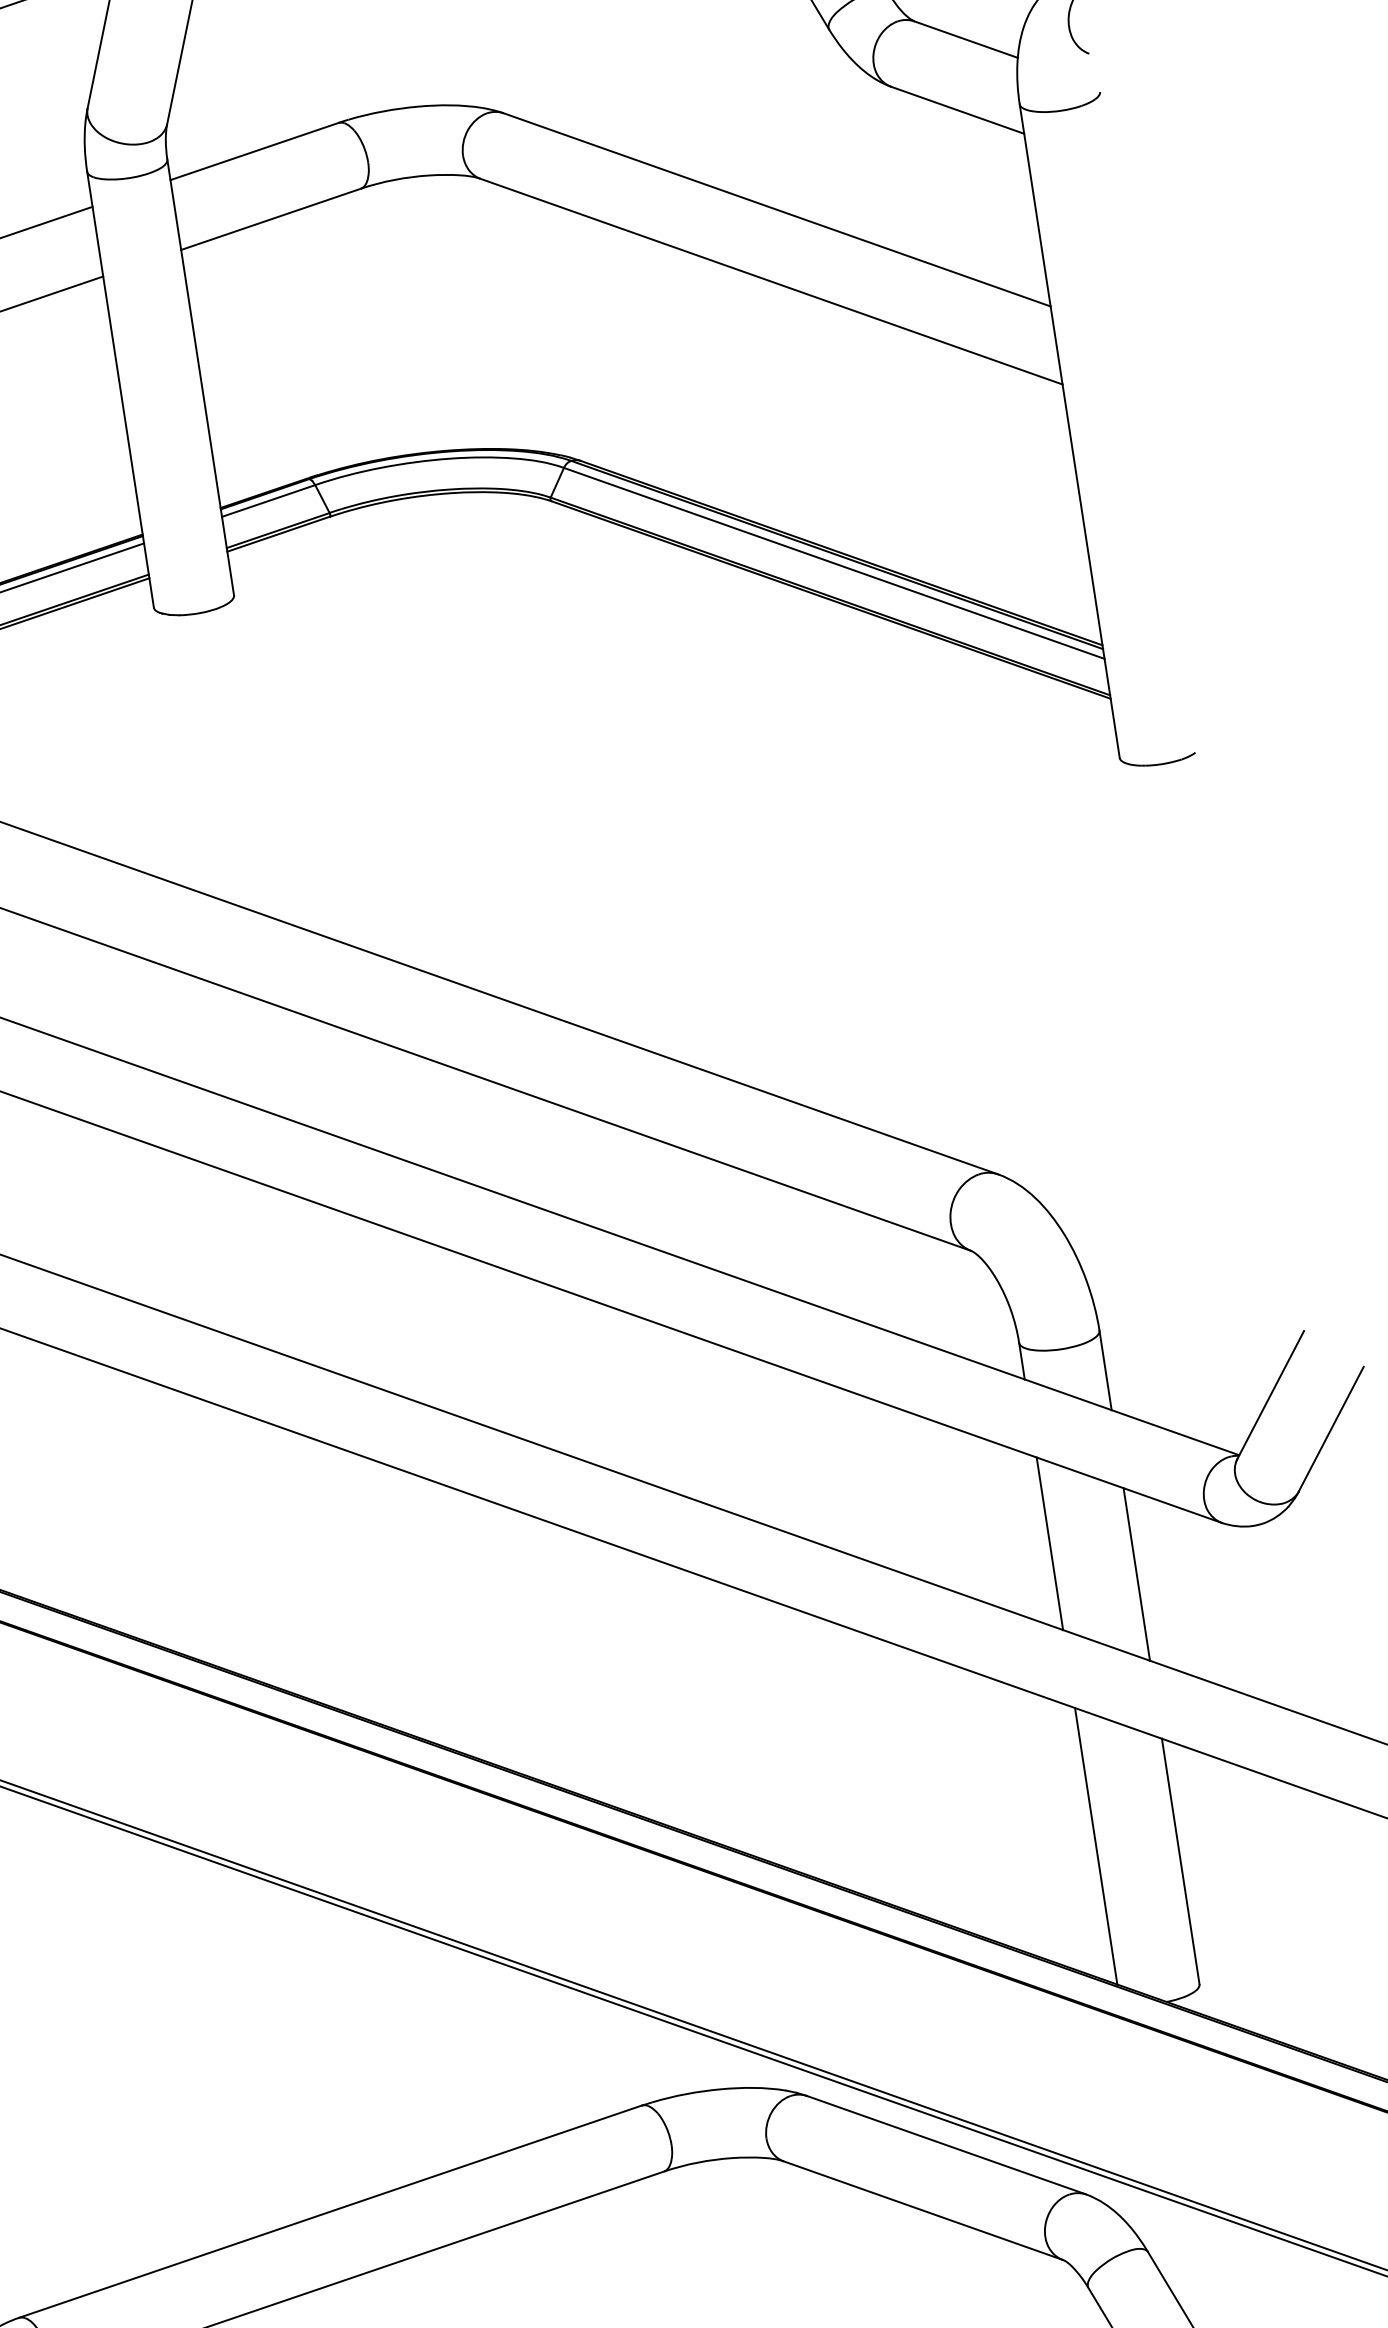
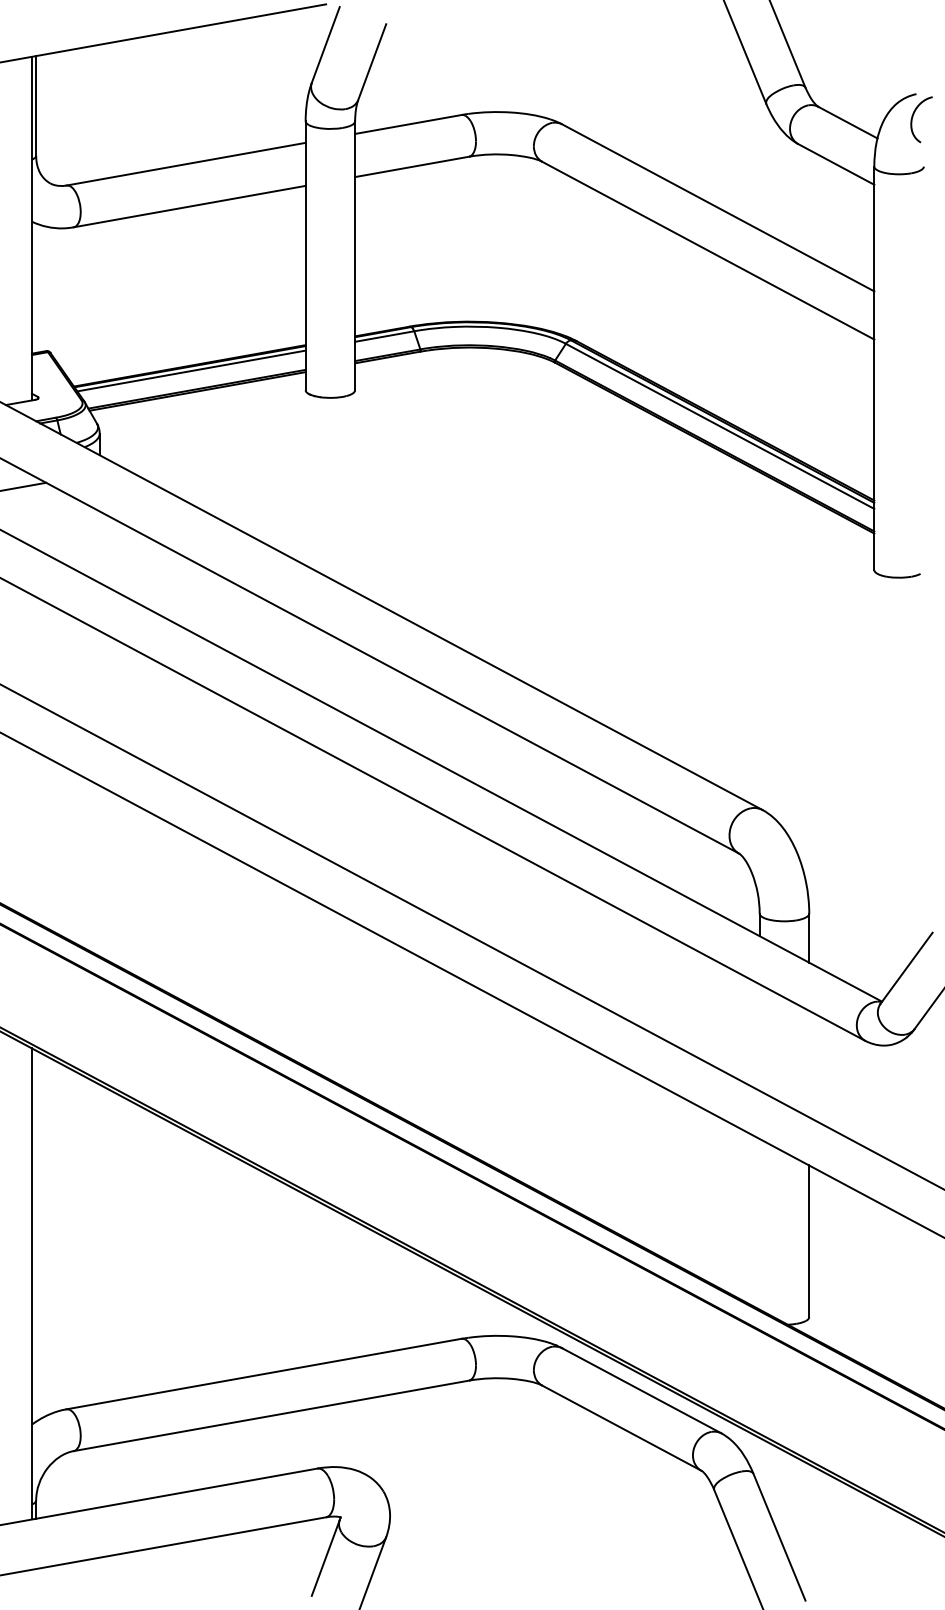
line: (1049, 1543) -> (759, 1037), removed
line: (1137, 1573) -> (809, 1063), removed
line: (1095, 1846) -> (759, 1224), removed

